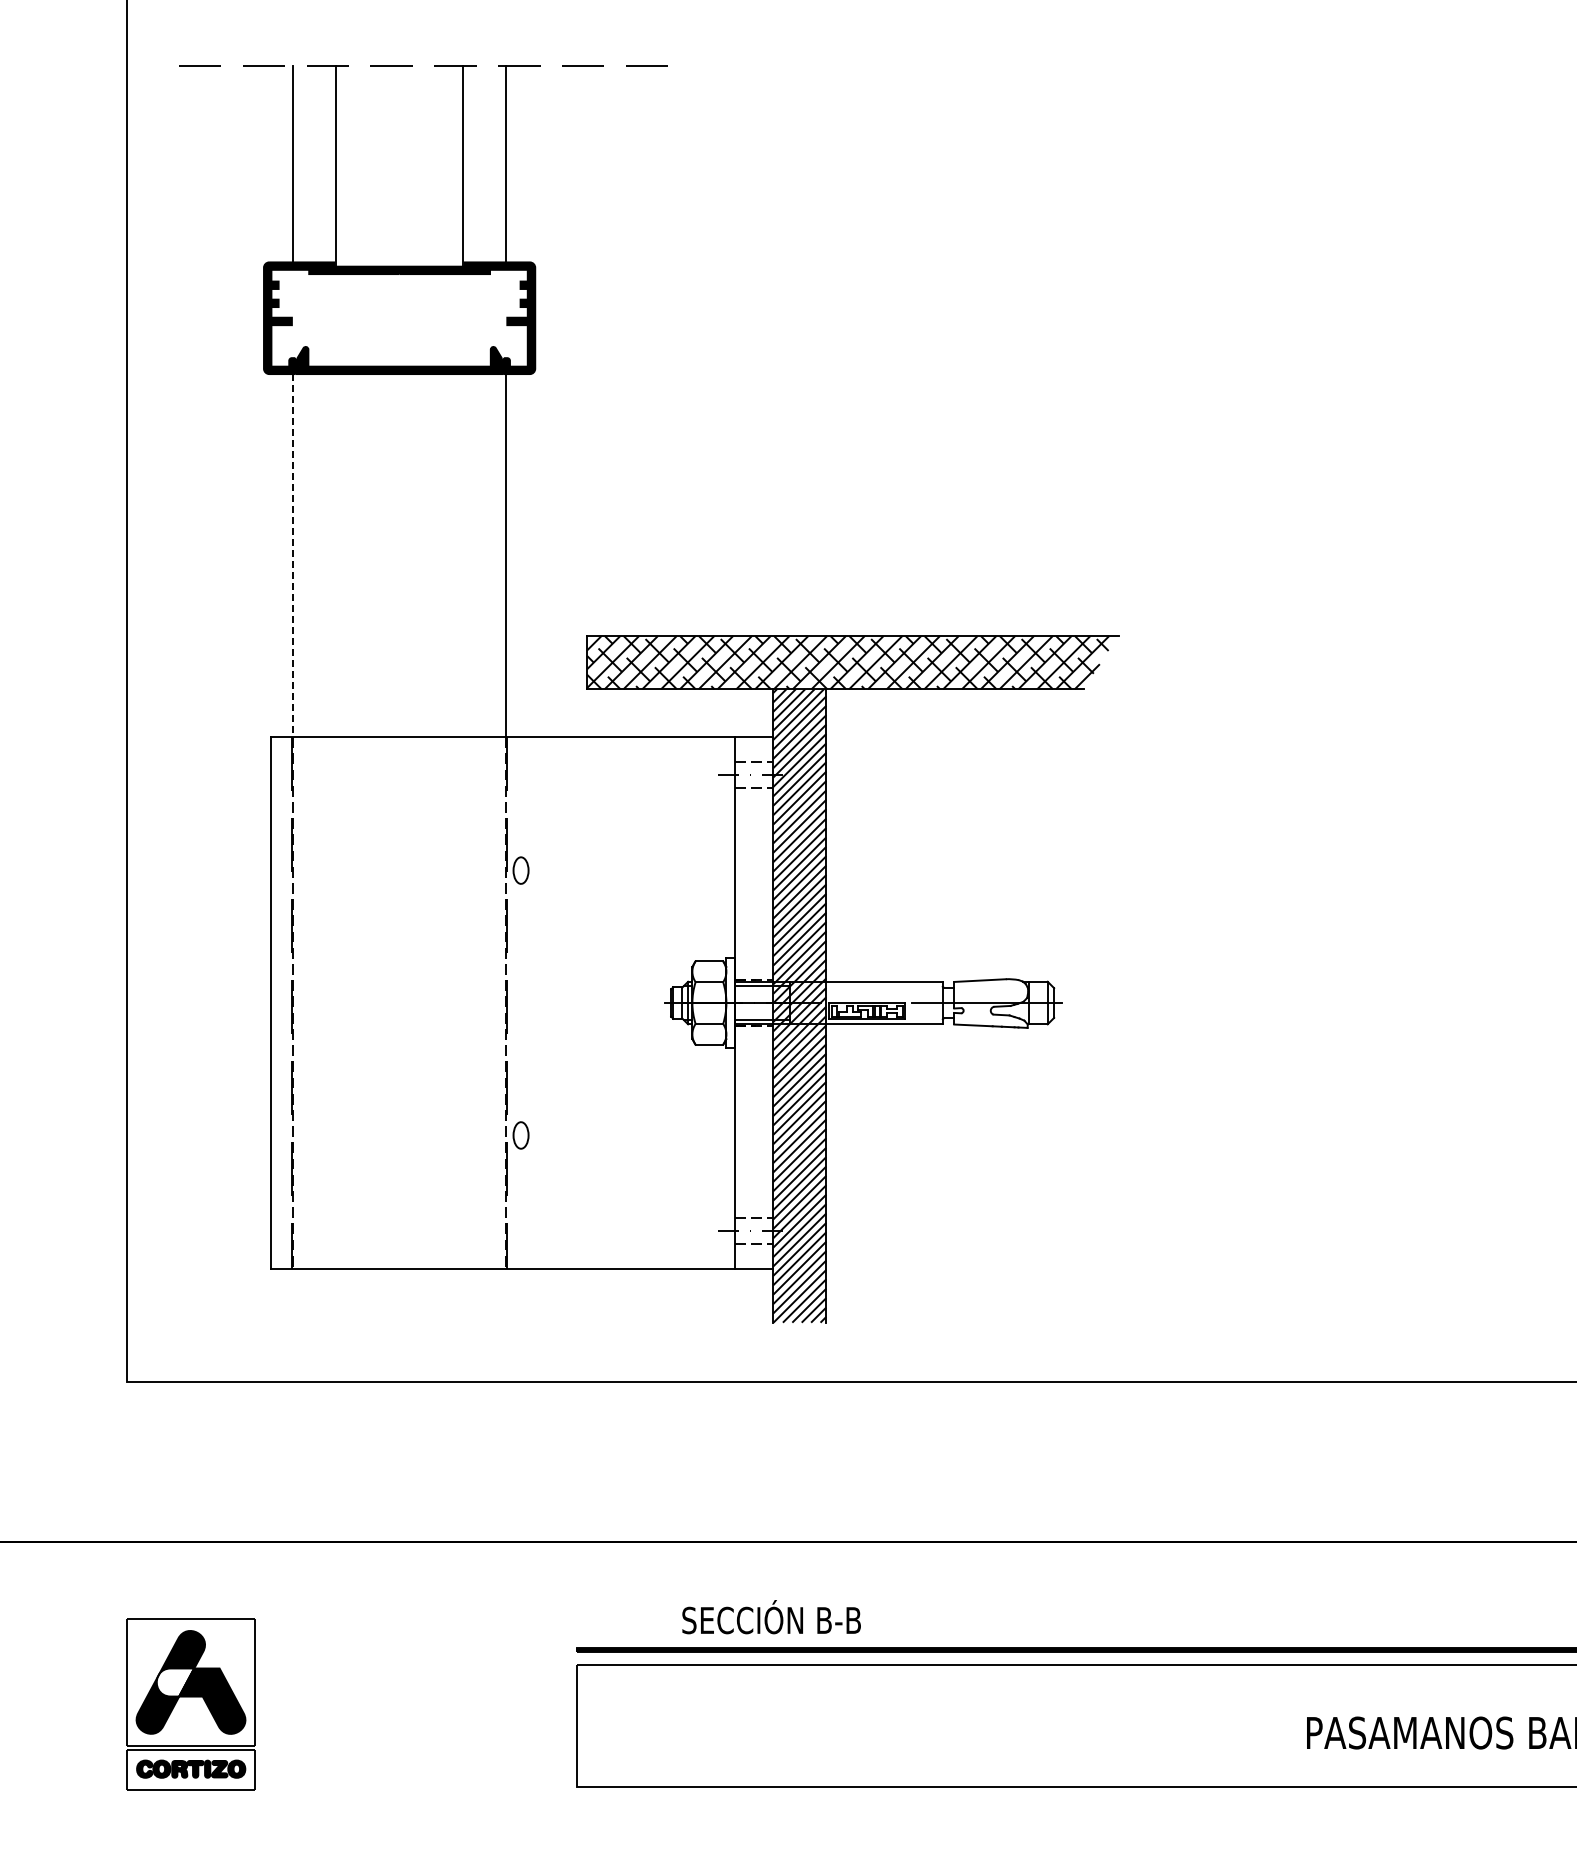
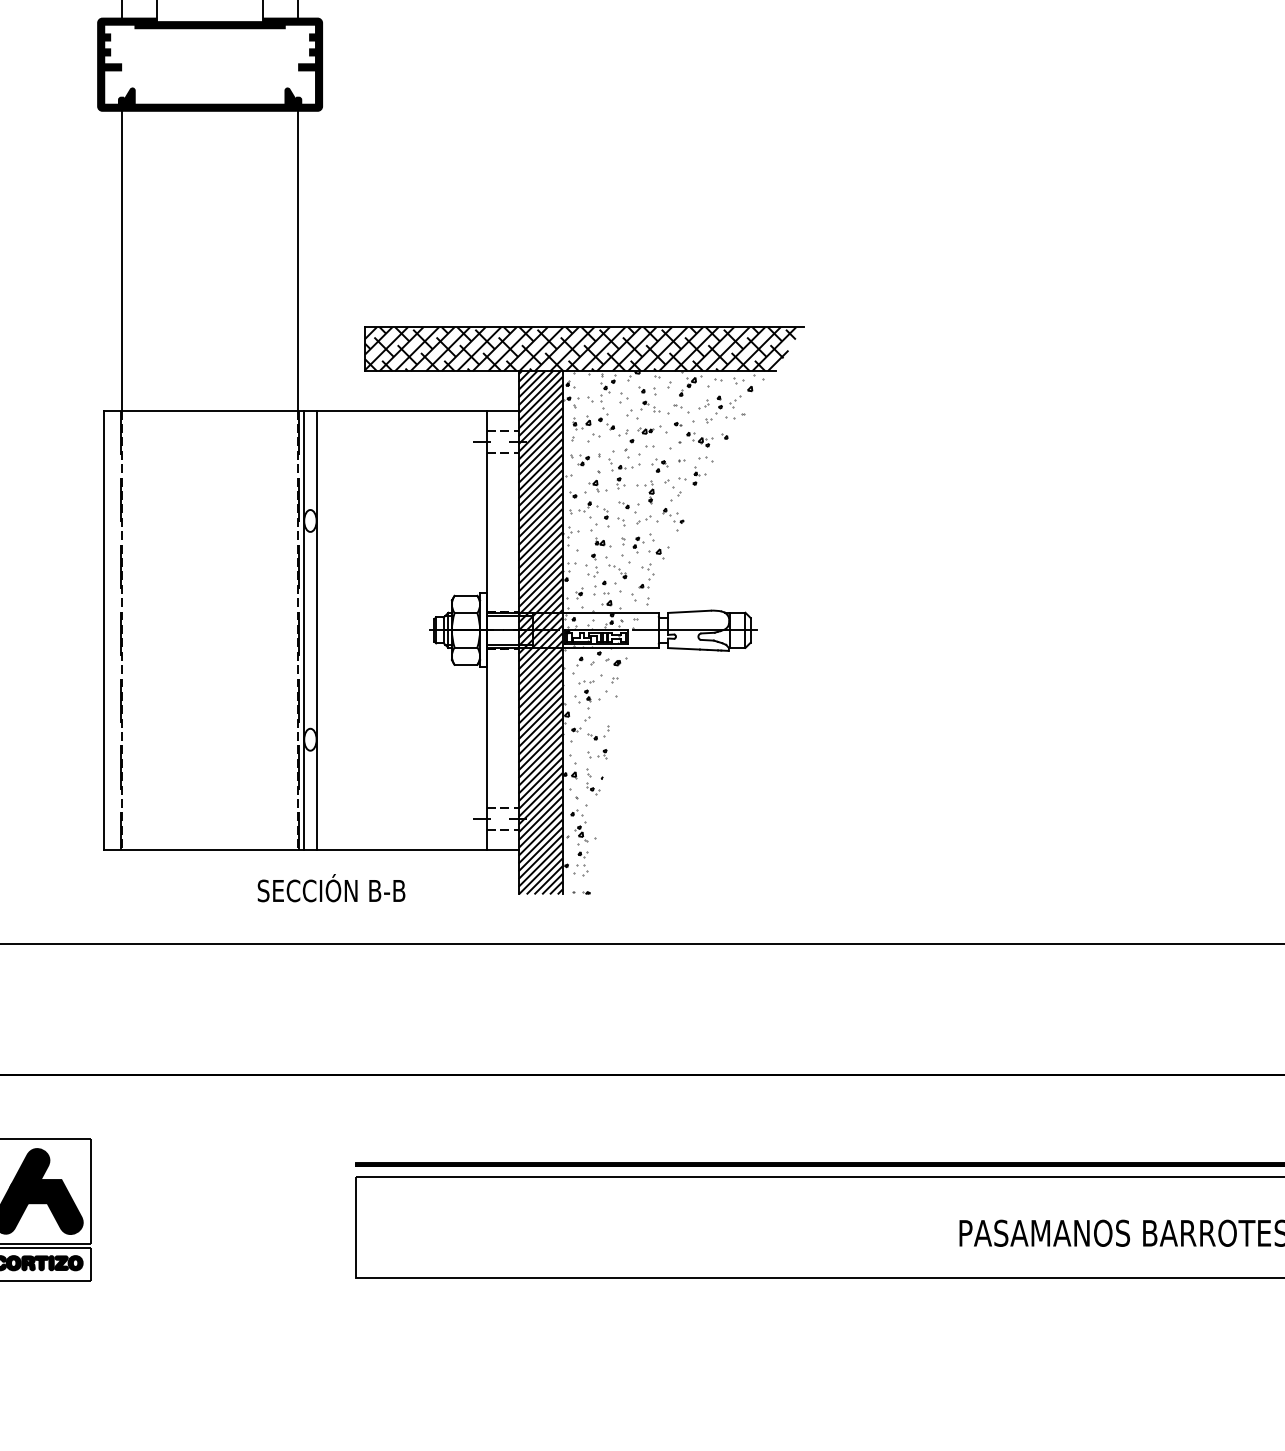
line: (293, 555) -> (122, 260), dashed -> solid
line: (513, 1002) -> (304, 629), added
line: (528, 1002) -> (316, 629), added
hatch: (947, 1005) -> (662, 632), added
text: (771, 1617) -> (331, 888), moved
fill: (175, 1682) -> (24, 1191), added

